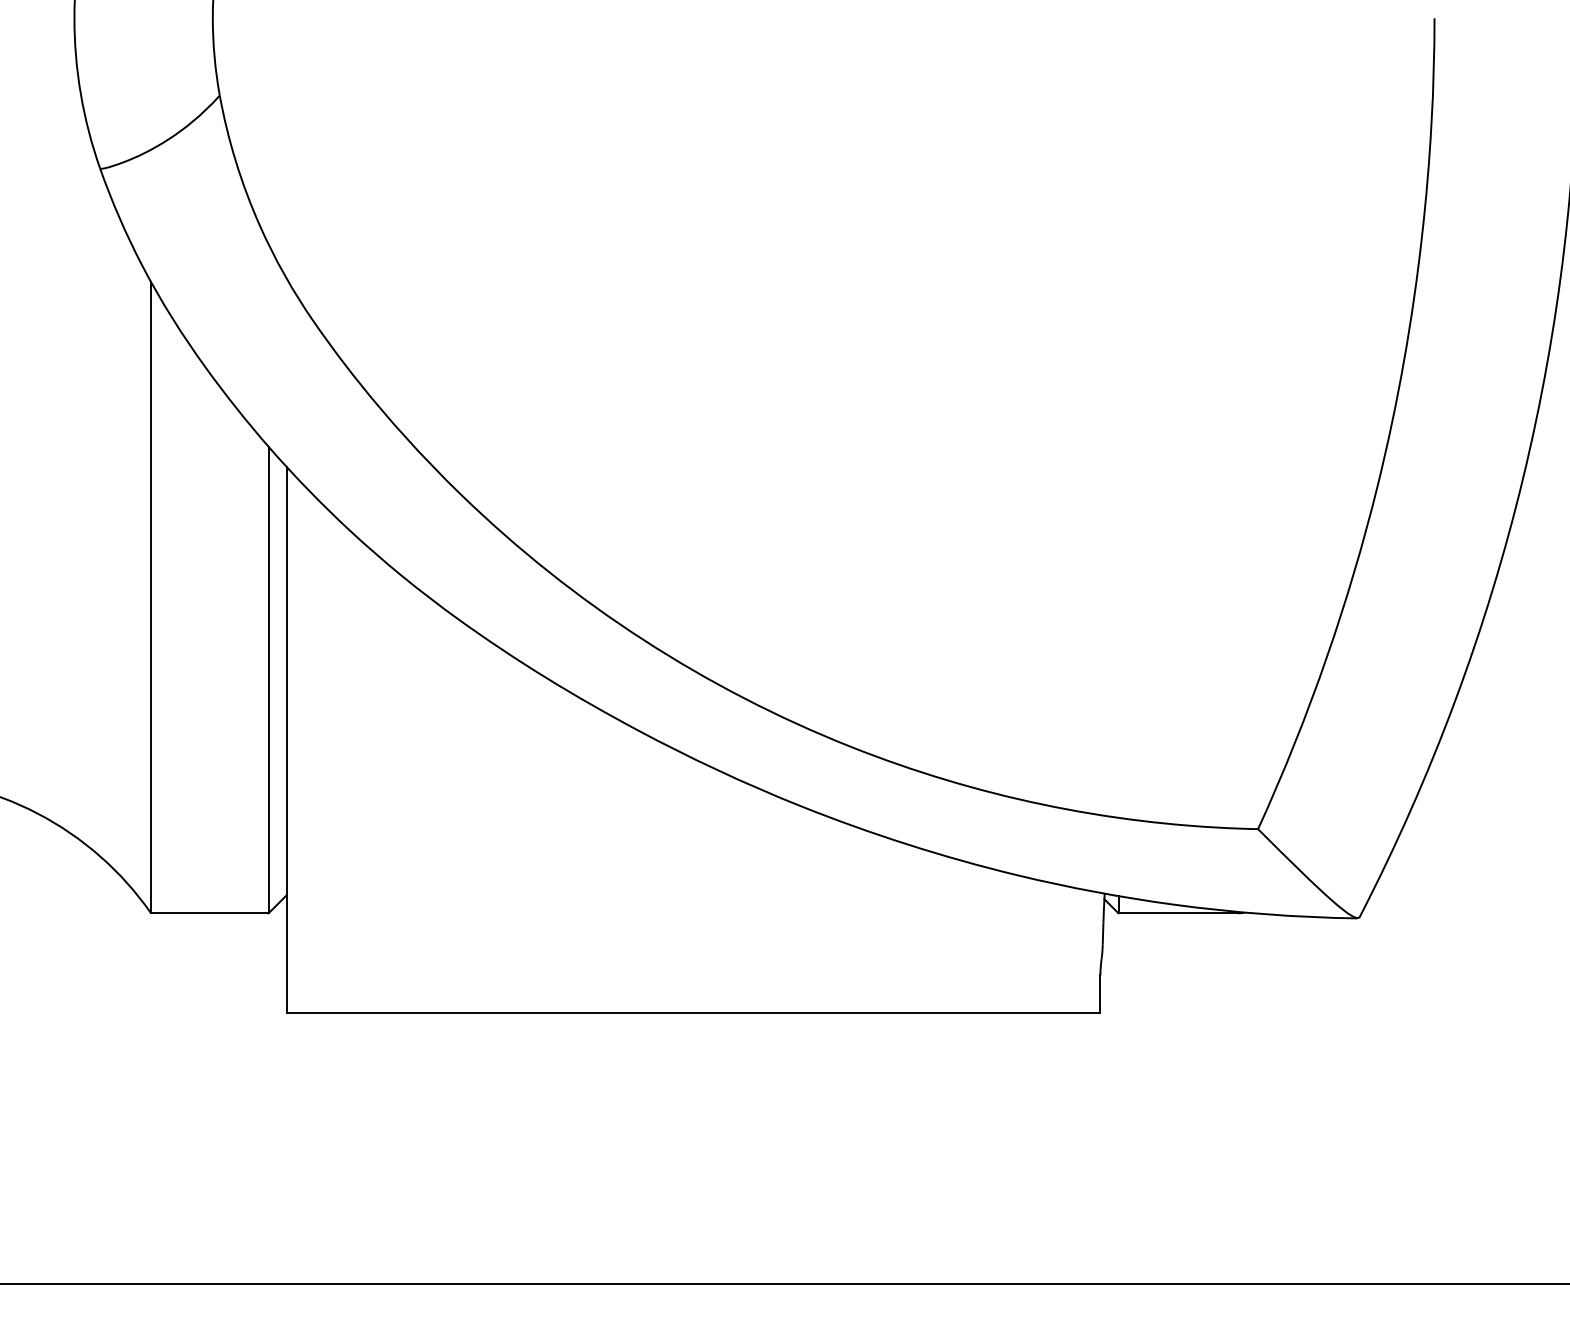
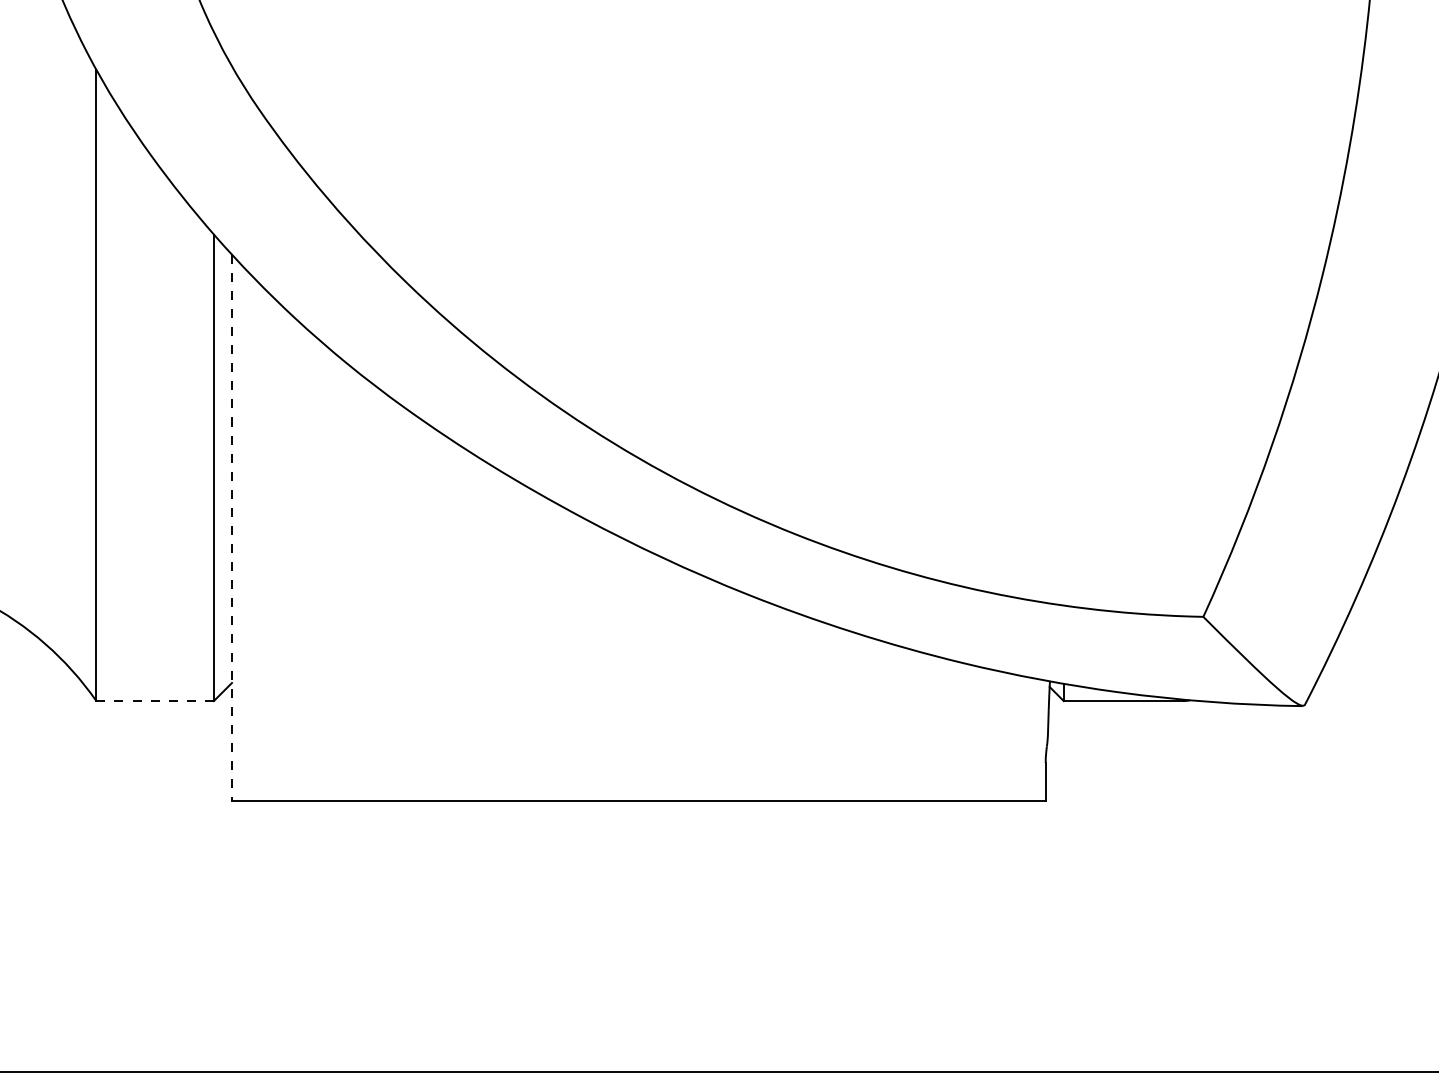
line: (286, 739) -> (231, 527), solid -> dashed
line: (209, 913) -> (154, 701), solid -> dashed

